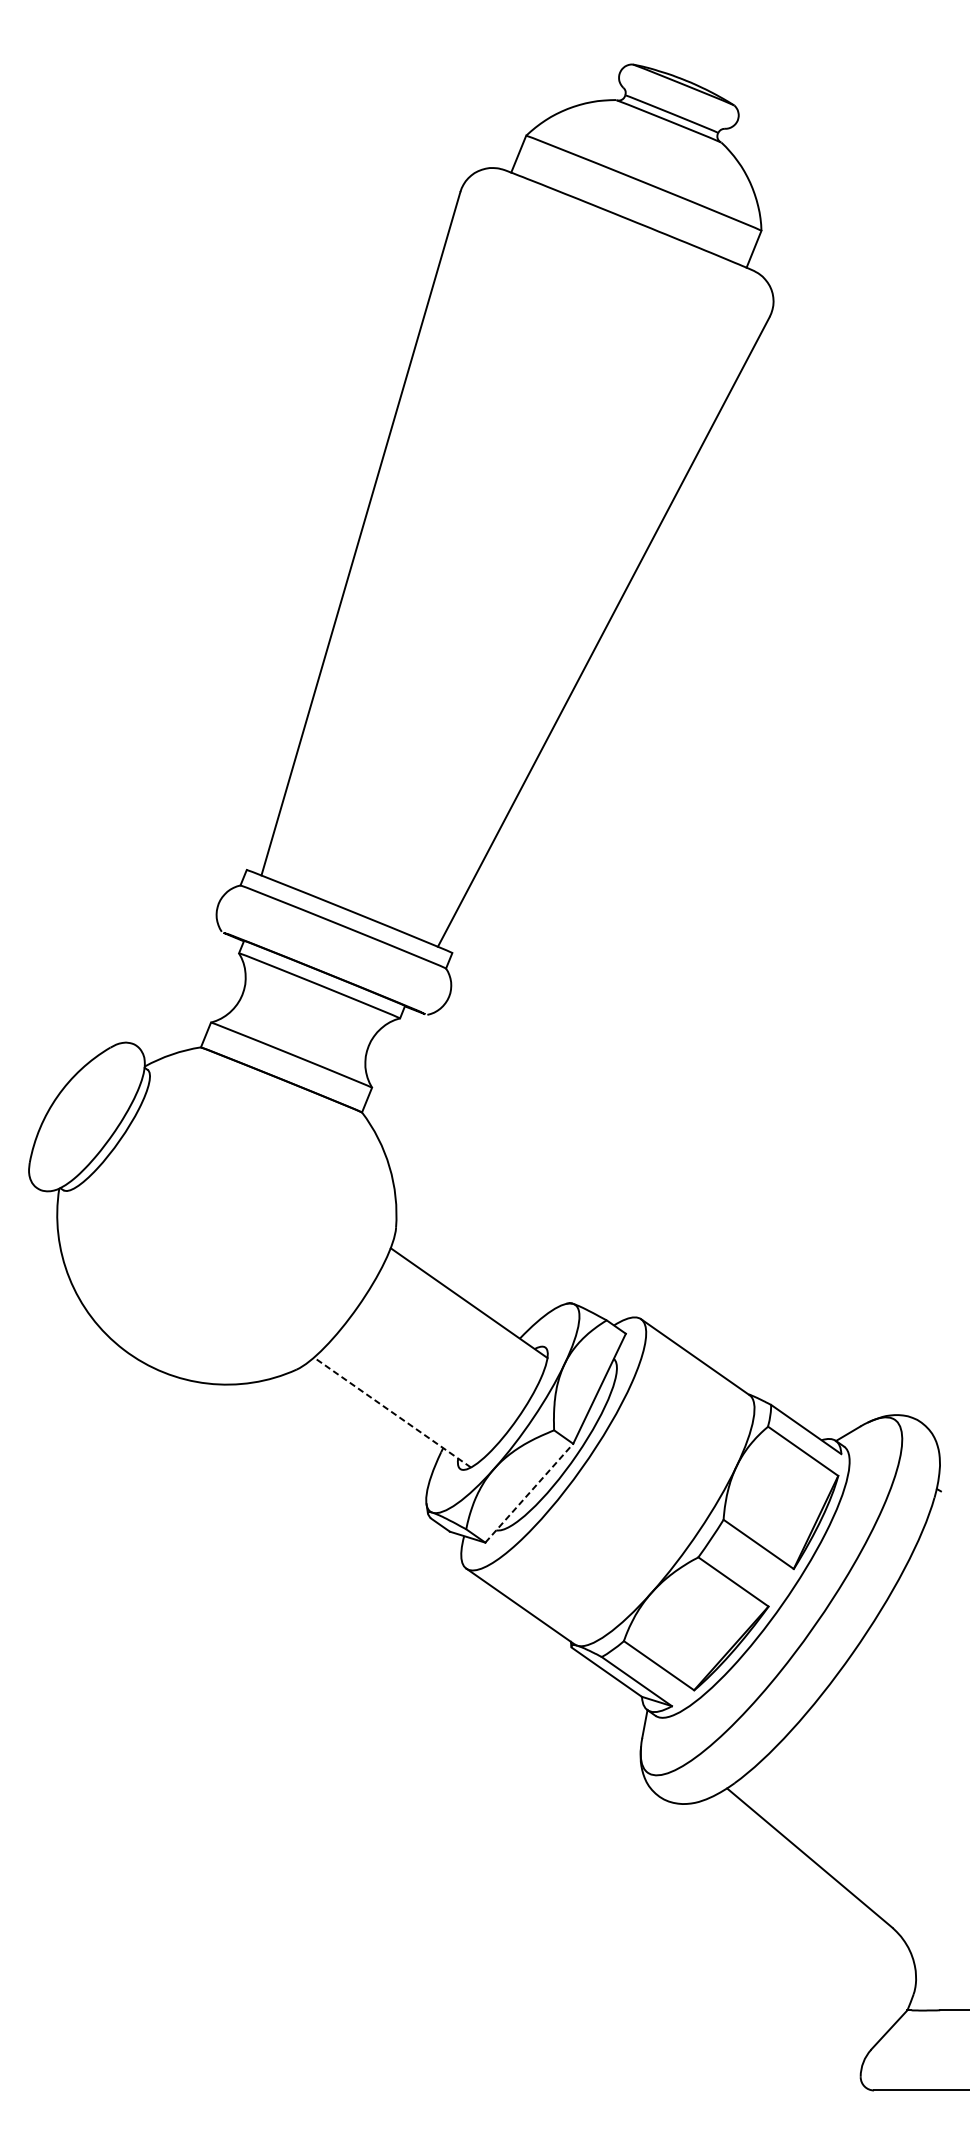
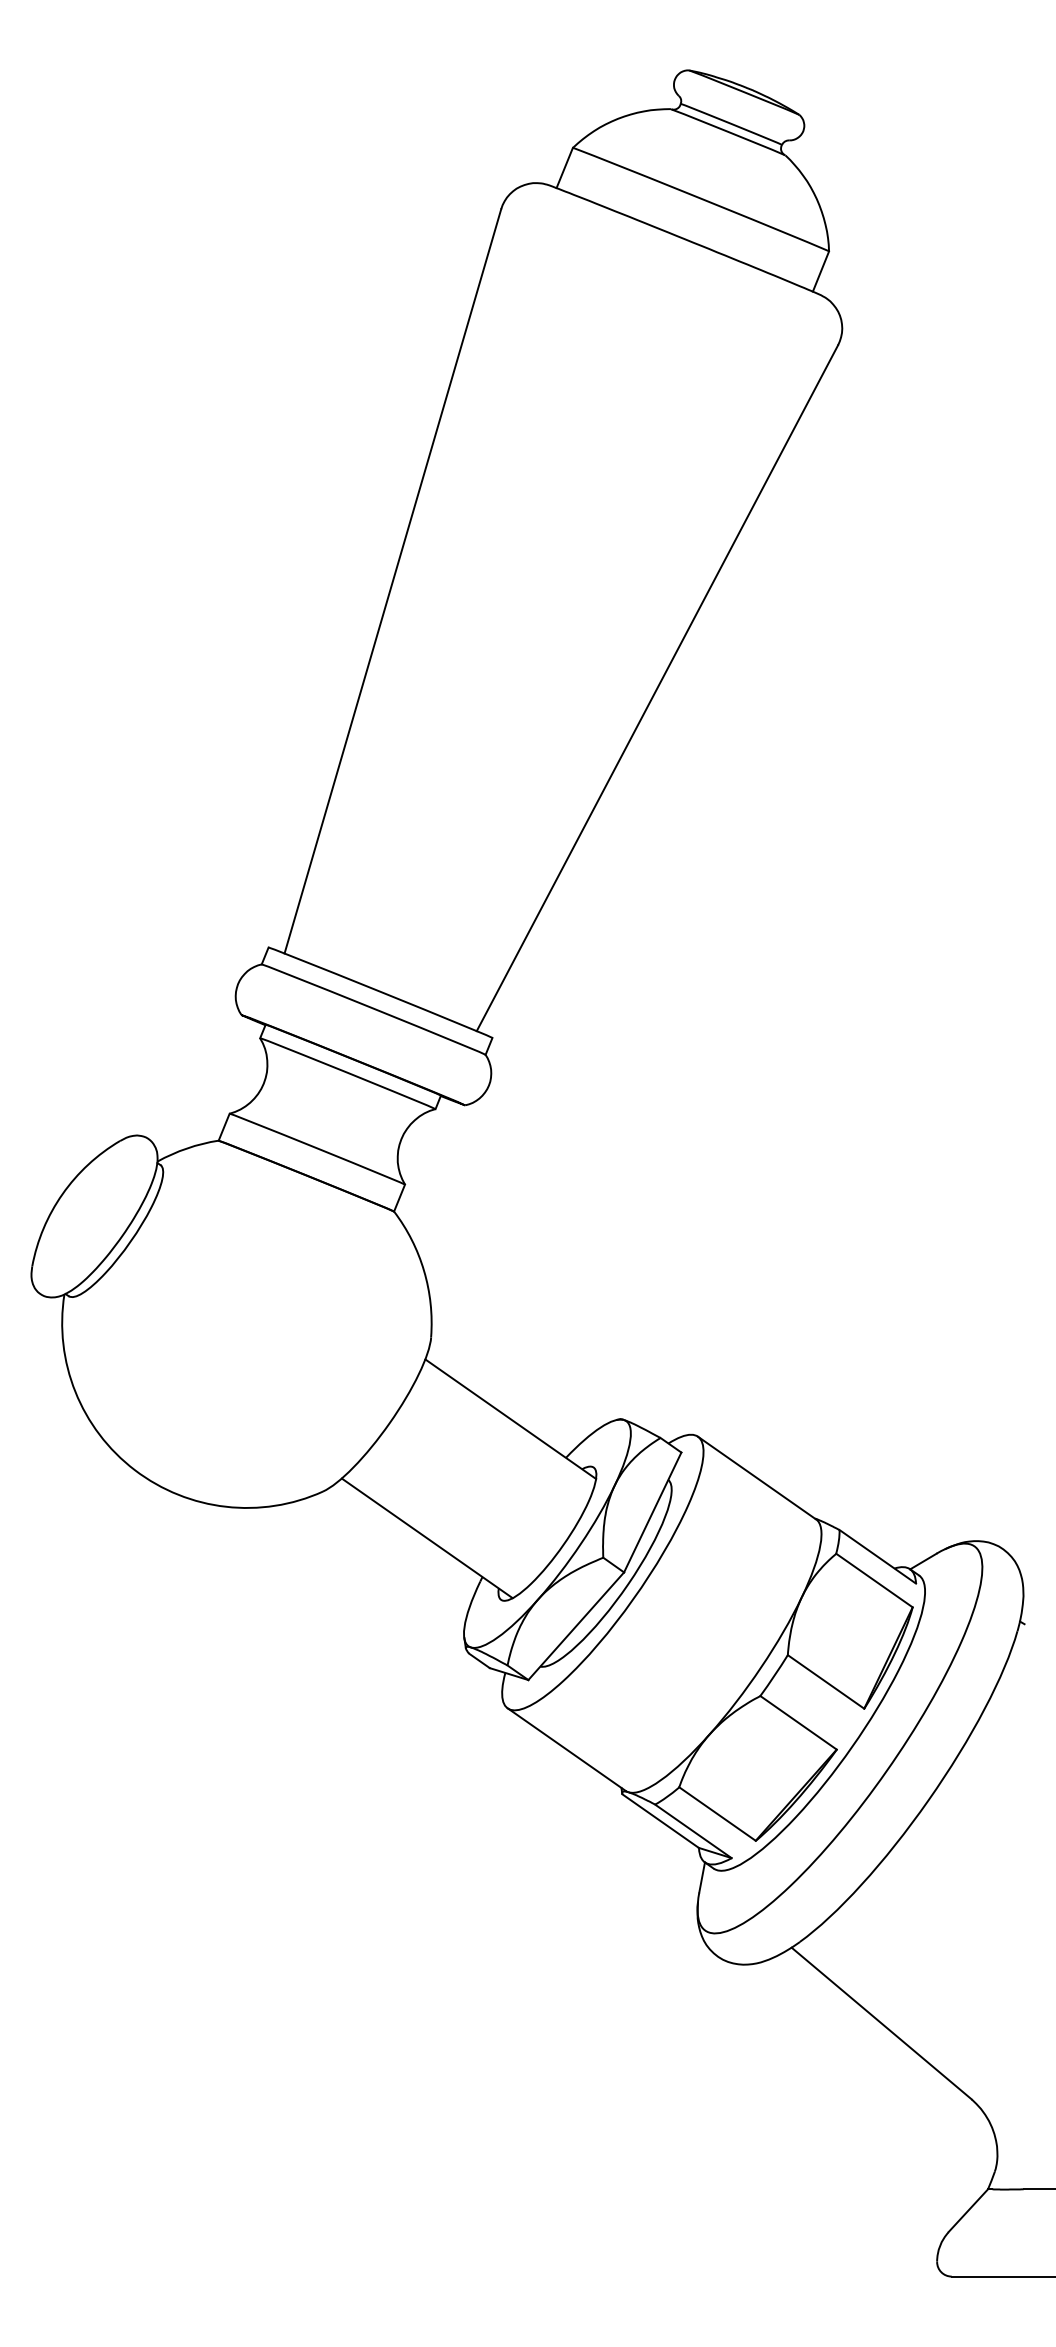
line: (391, 1412) -> (426, 1538), dashed -> solid
line: (529, 1492) -> (576, 1625), dashed -> solid

